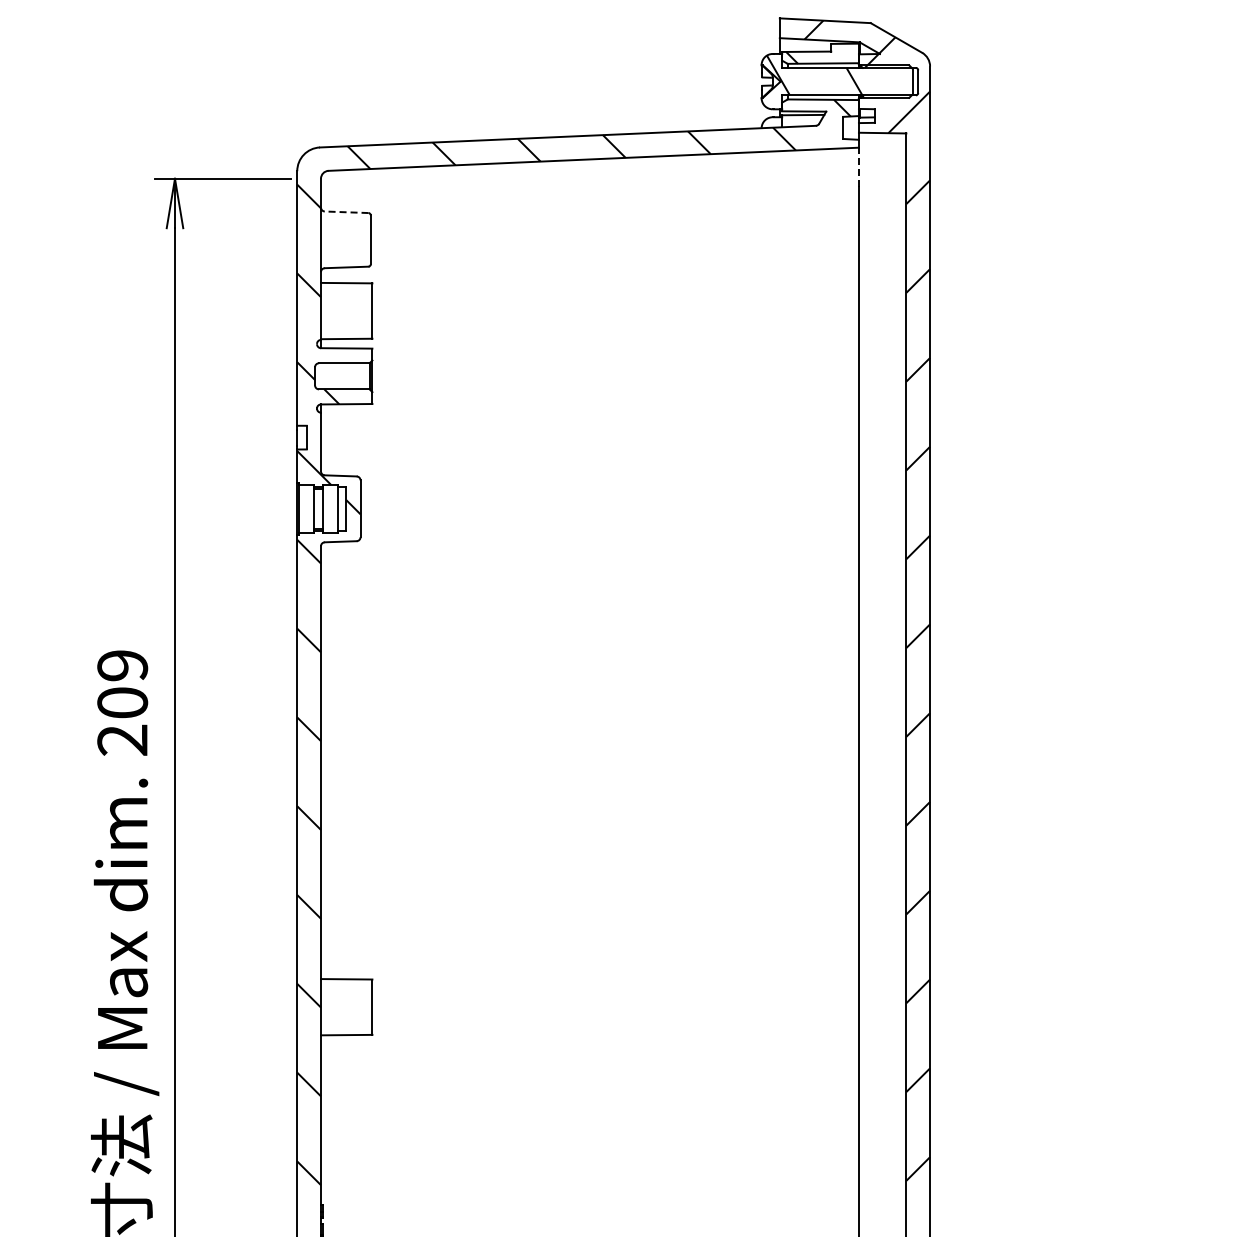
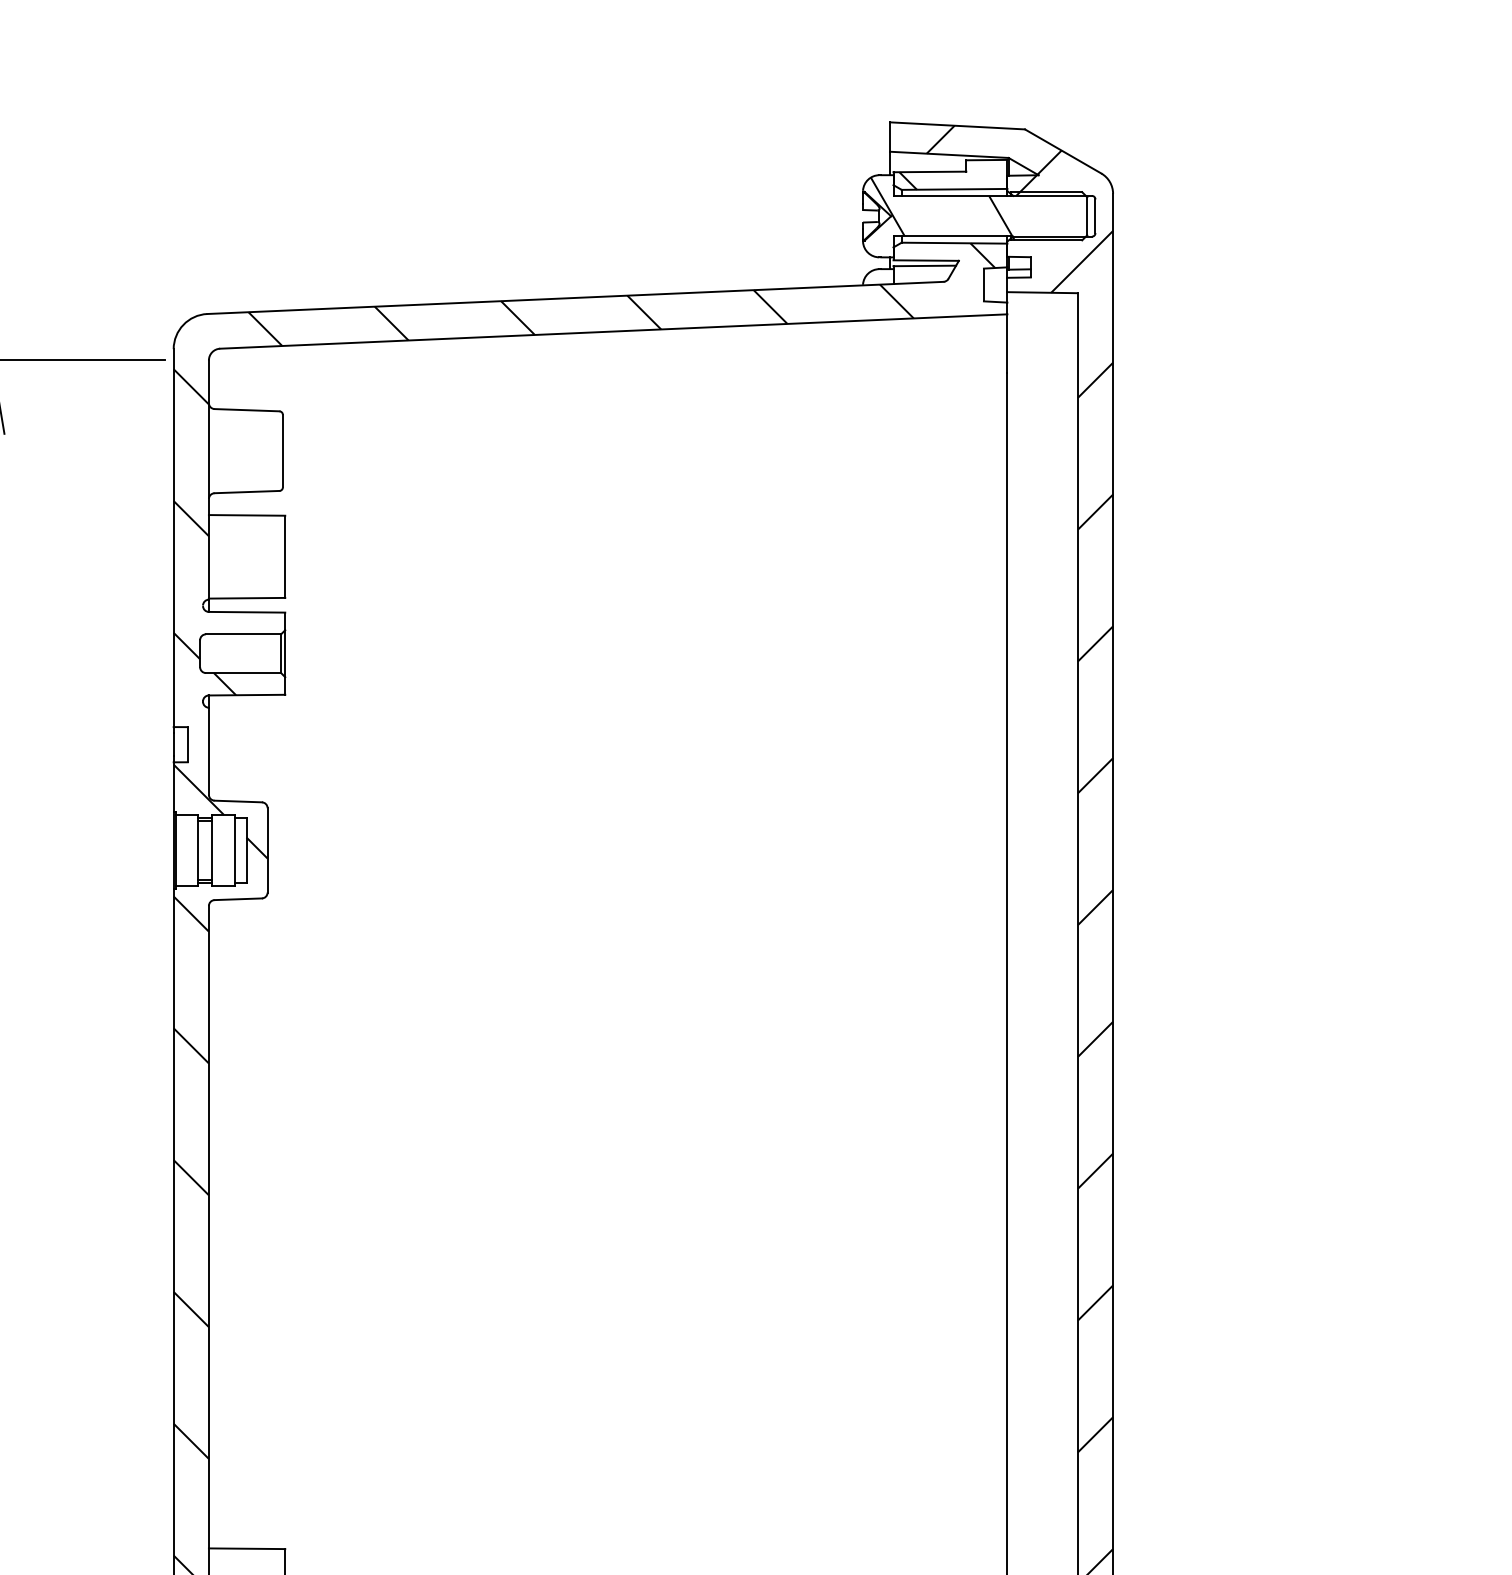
line: (858, 167) -> (1006, 343), dashed -> solid
line: (346, 212) -> (246, 410), dashed -> solid

